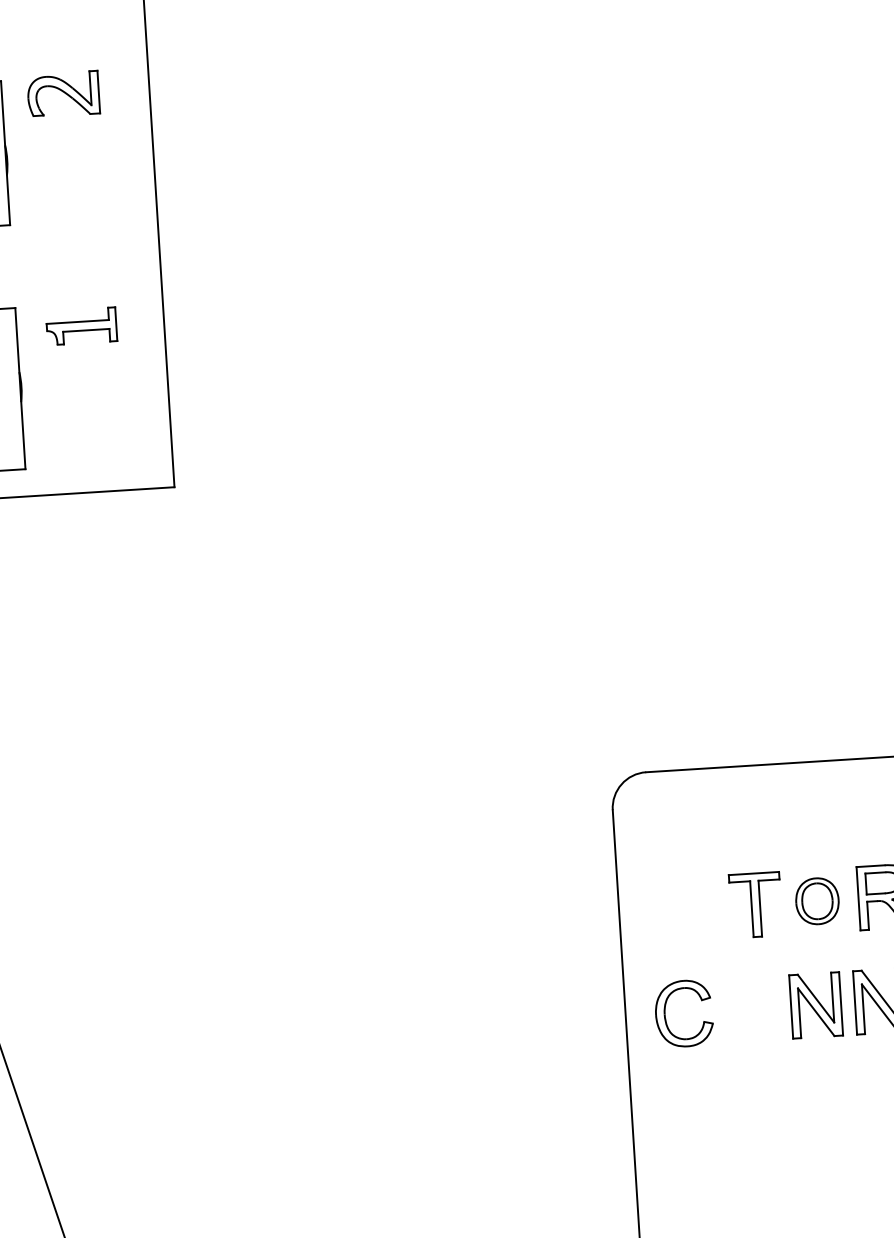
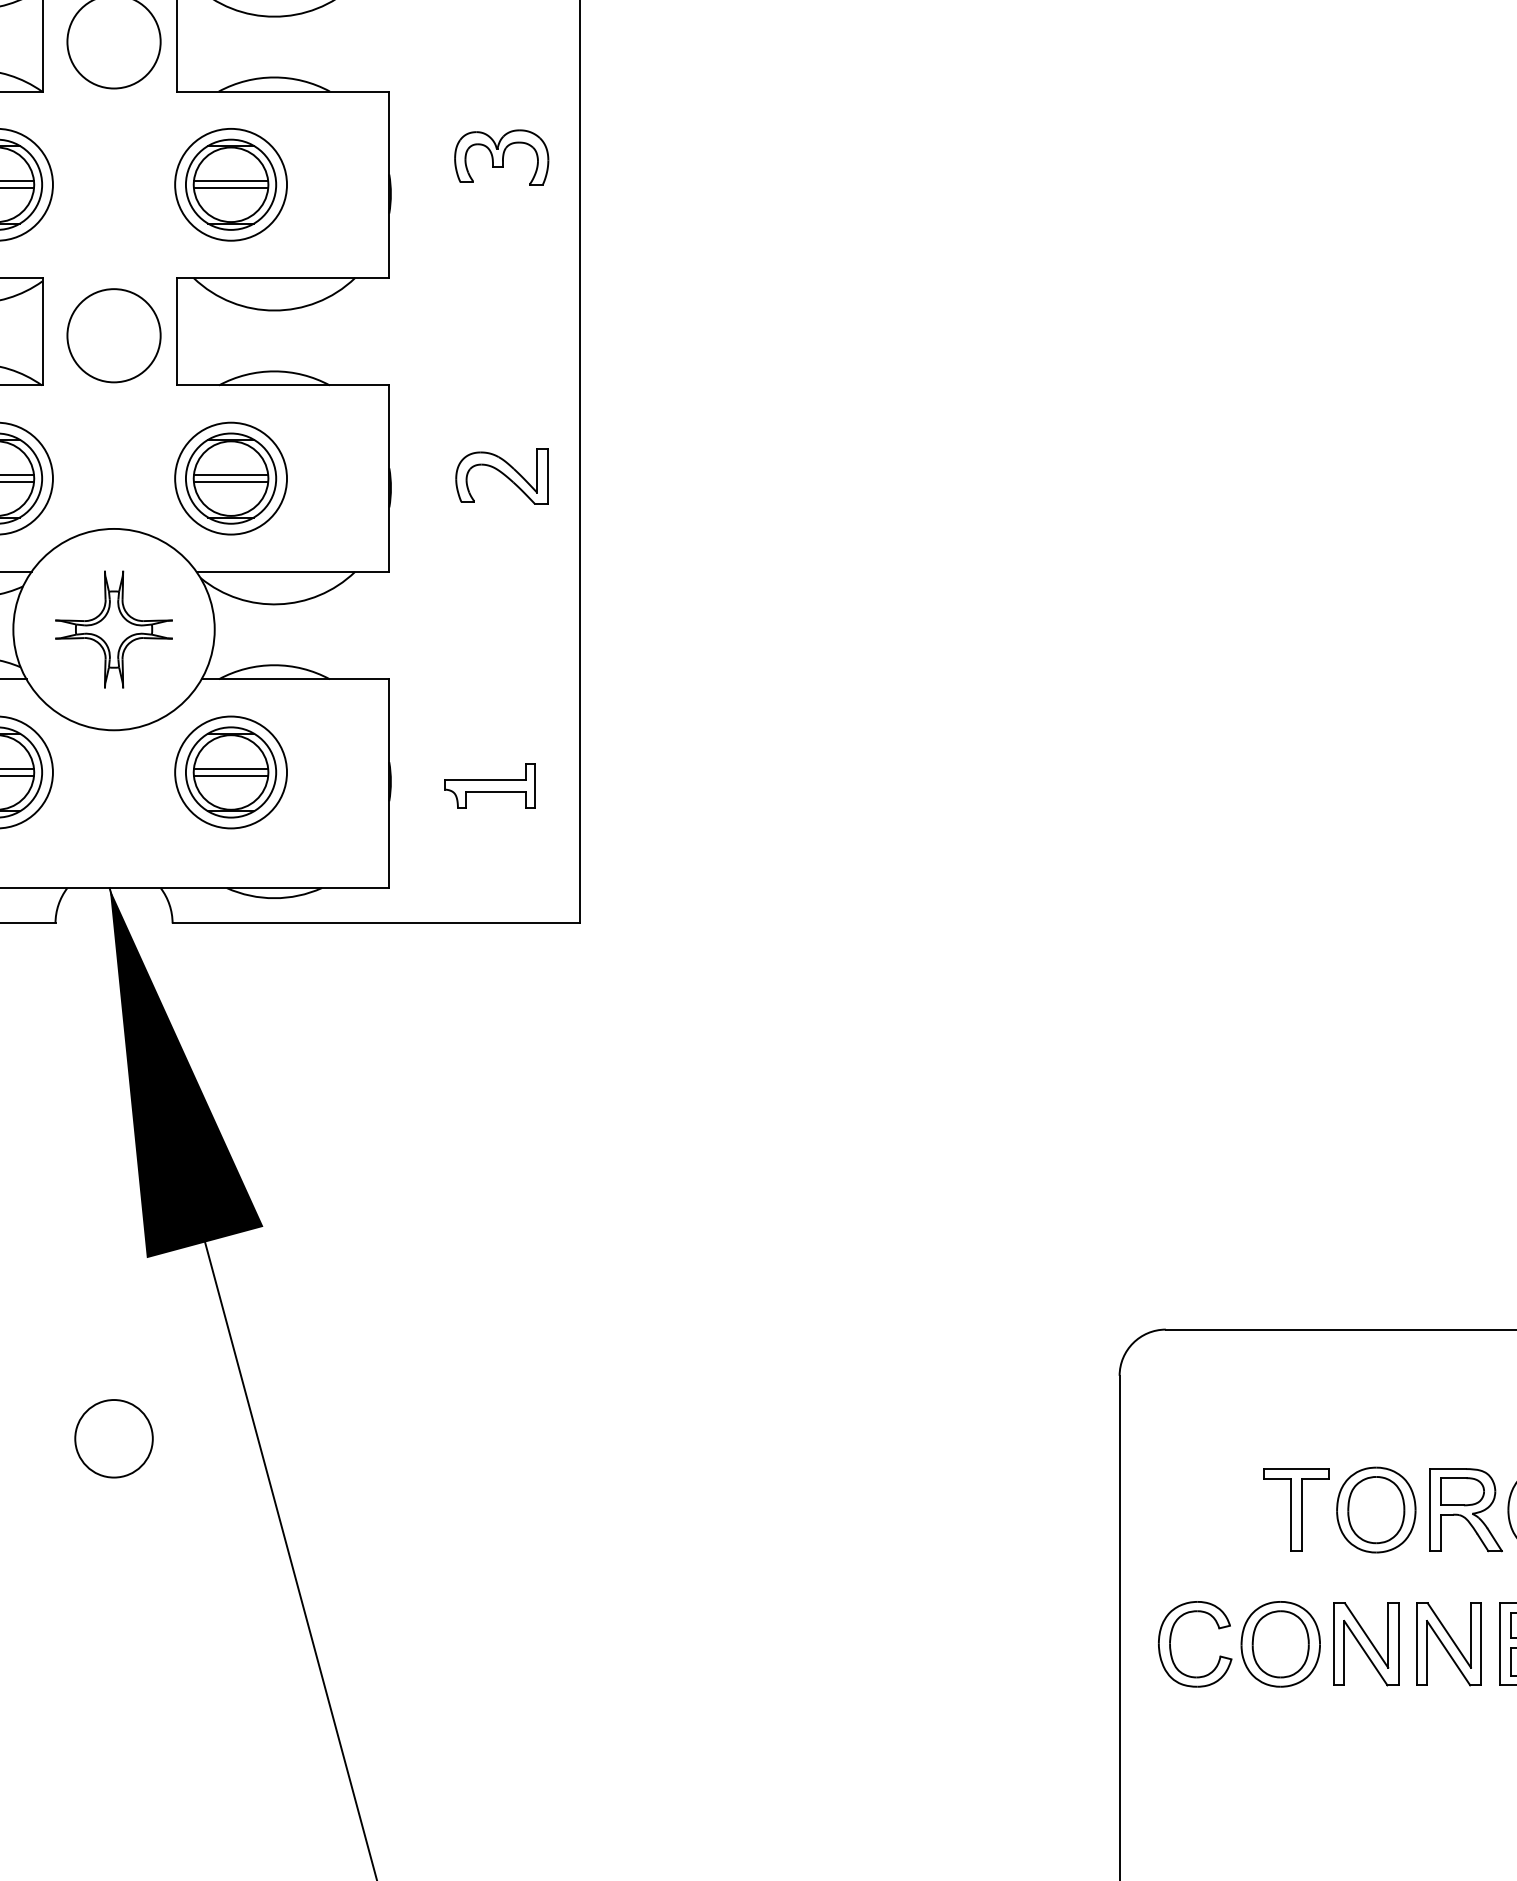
part: (63, 94) -> (501, 476), moved
part: (80, 325) -> (489, 785), moved
part: (817, 900) -> (1376, 1509), size x1.43
part: (749, 1009) -> (1280, 1644), added

